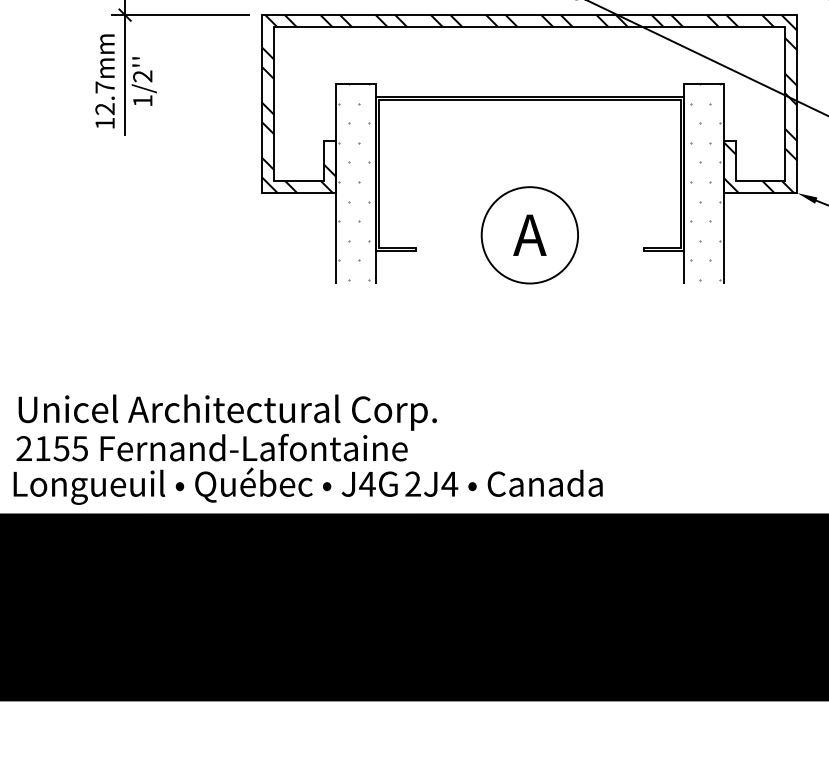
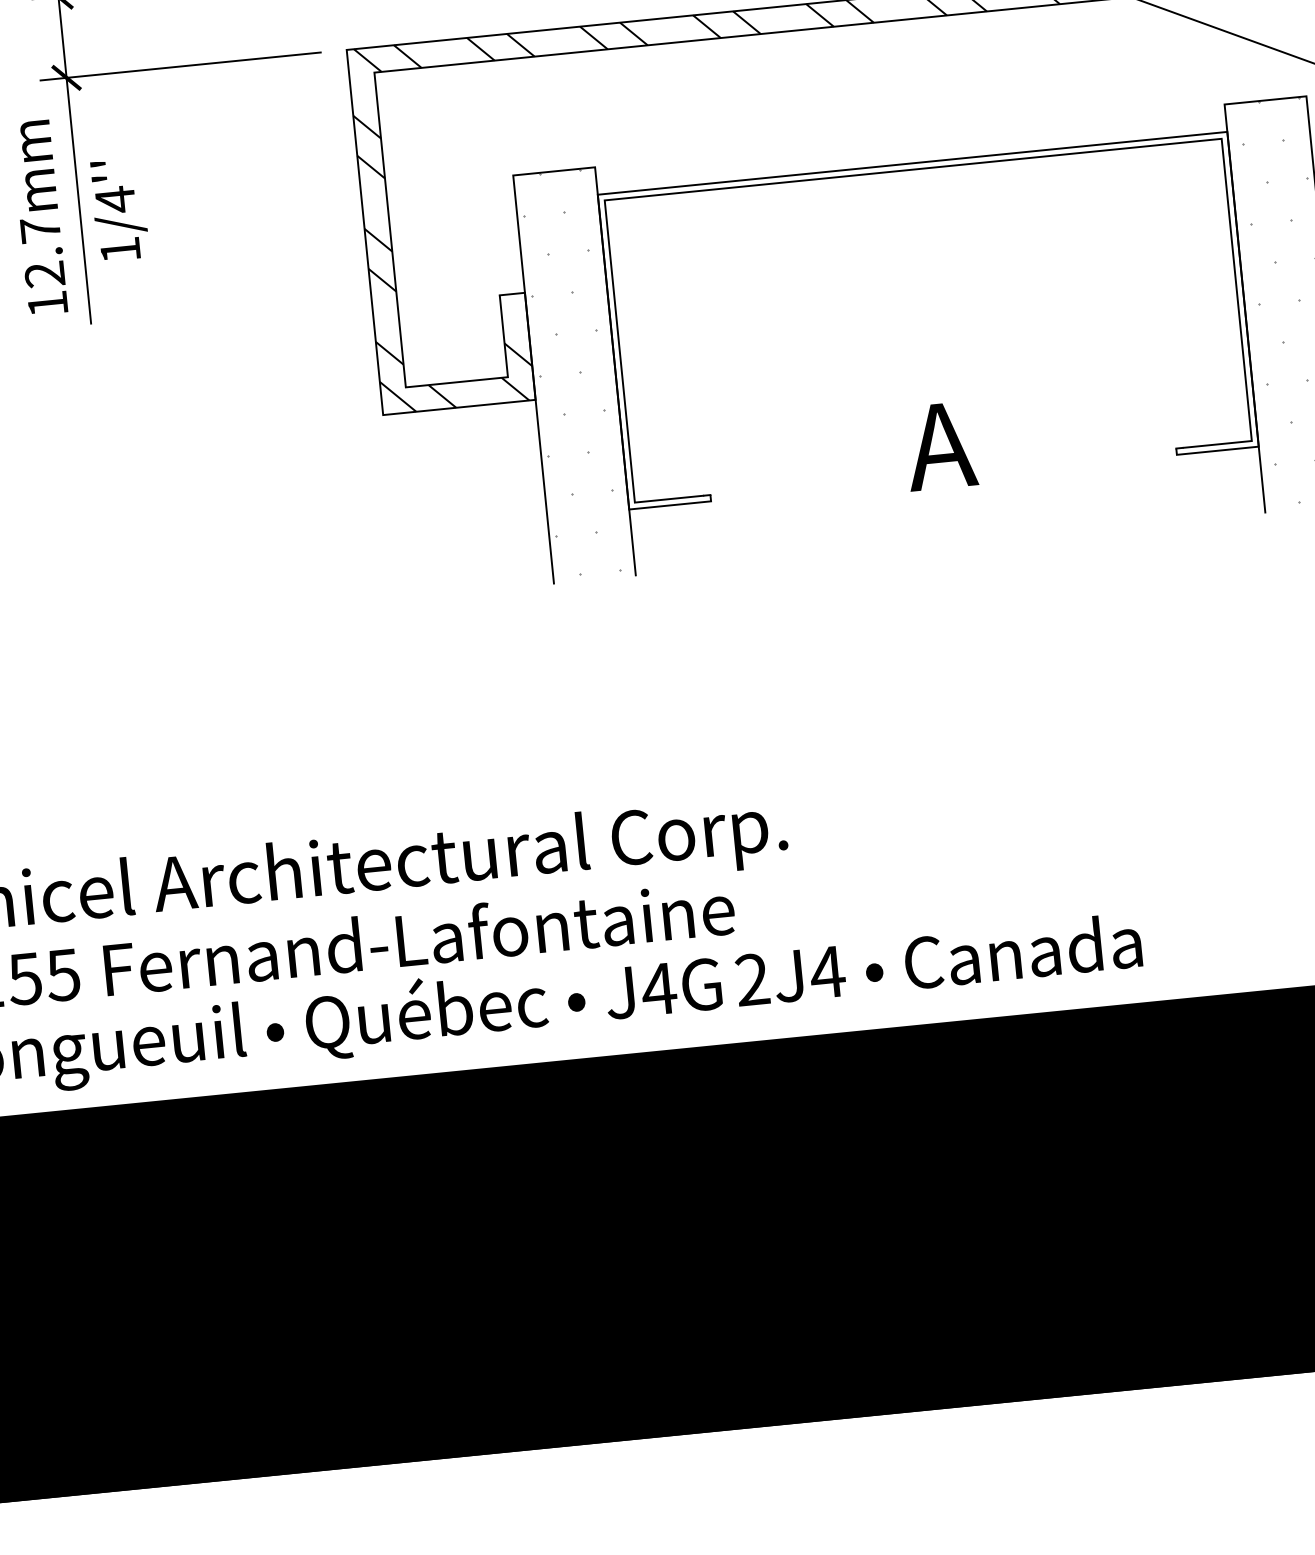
text: (142, 76) -> (114, 200), 1/2''\f] -> 1/4''\f]
circle: (529, 235) -> (940, 446), removed

